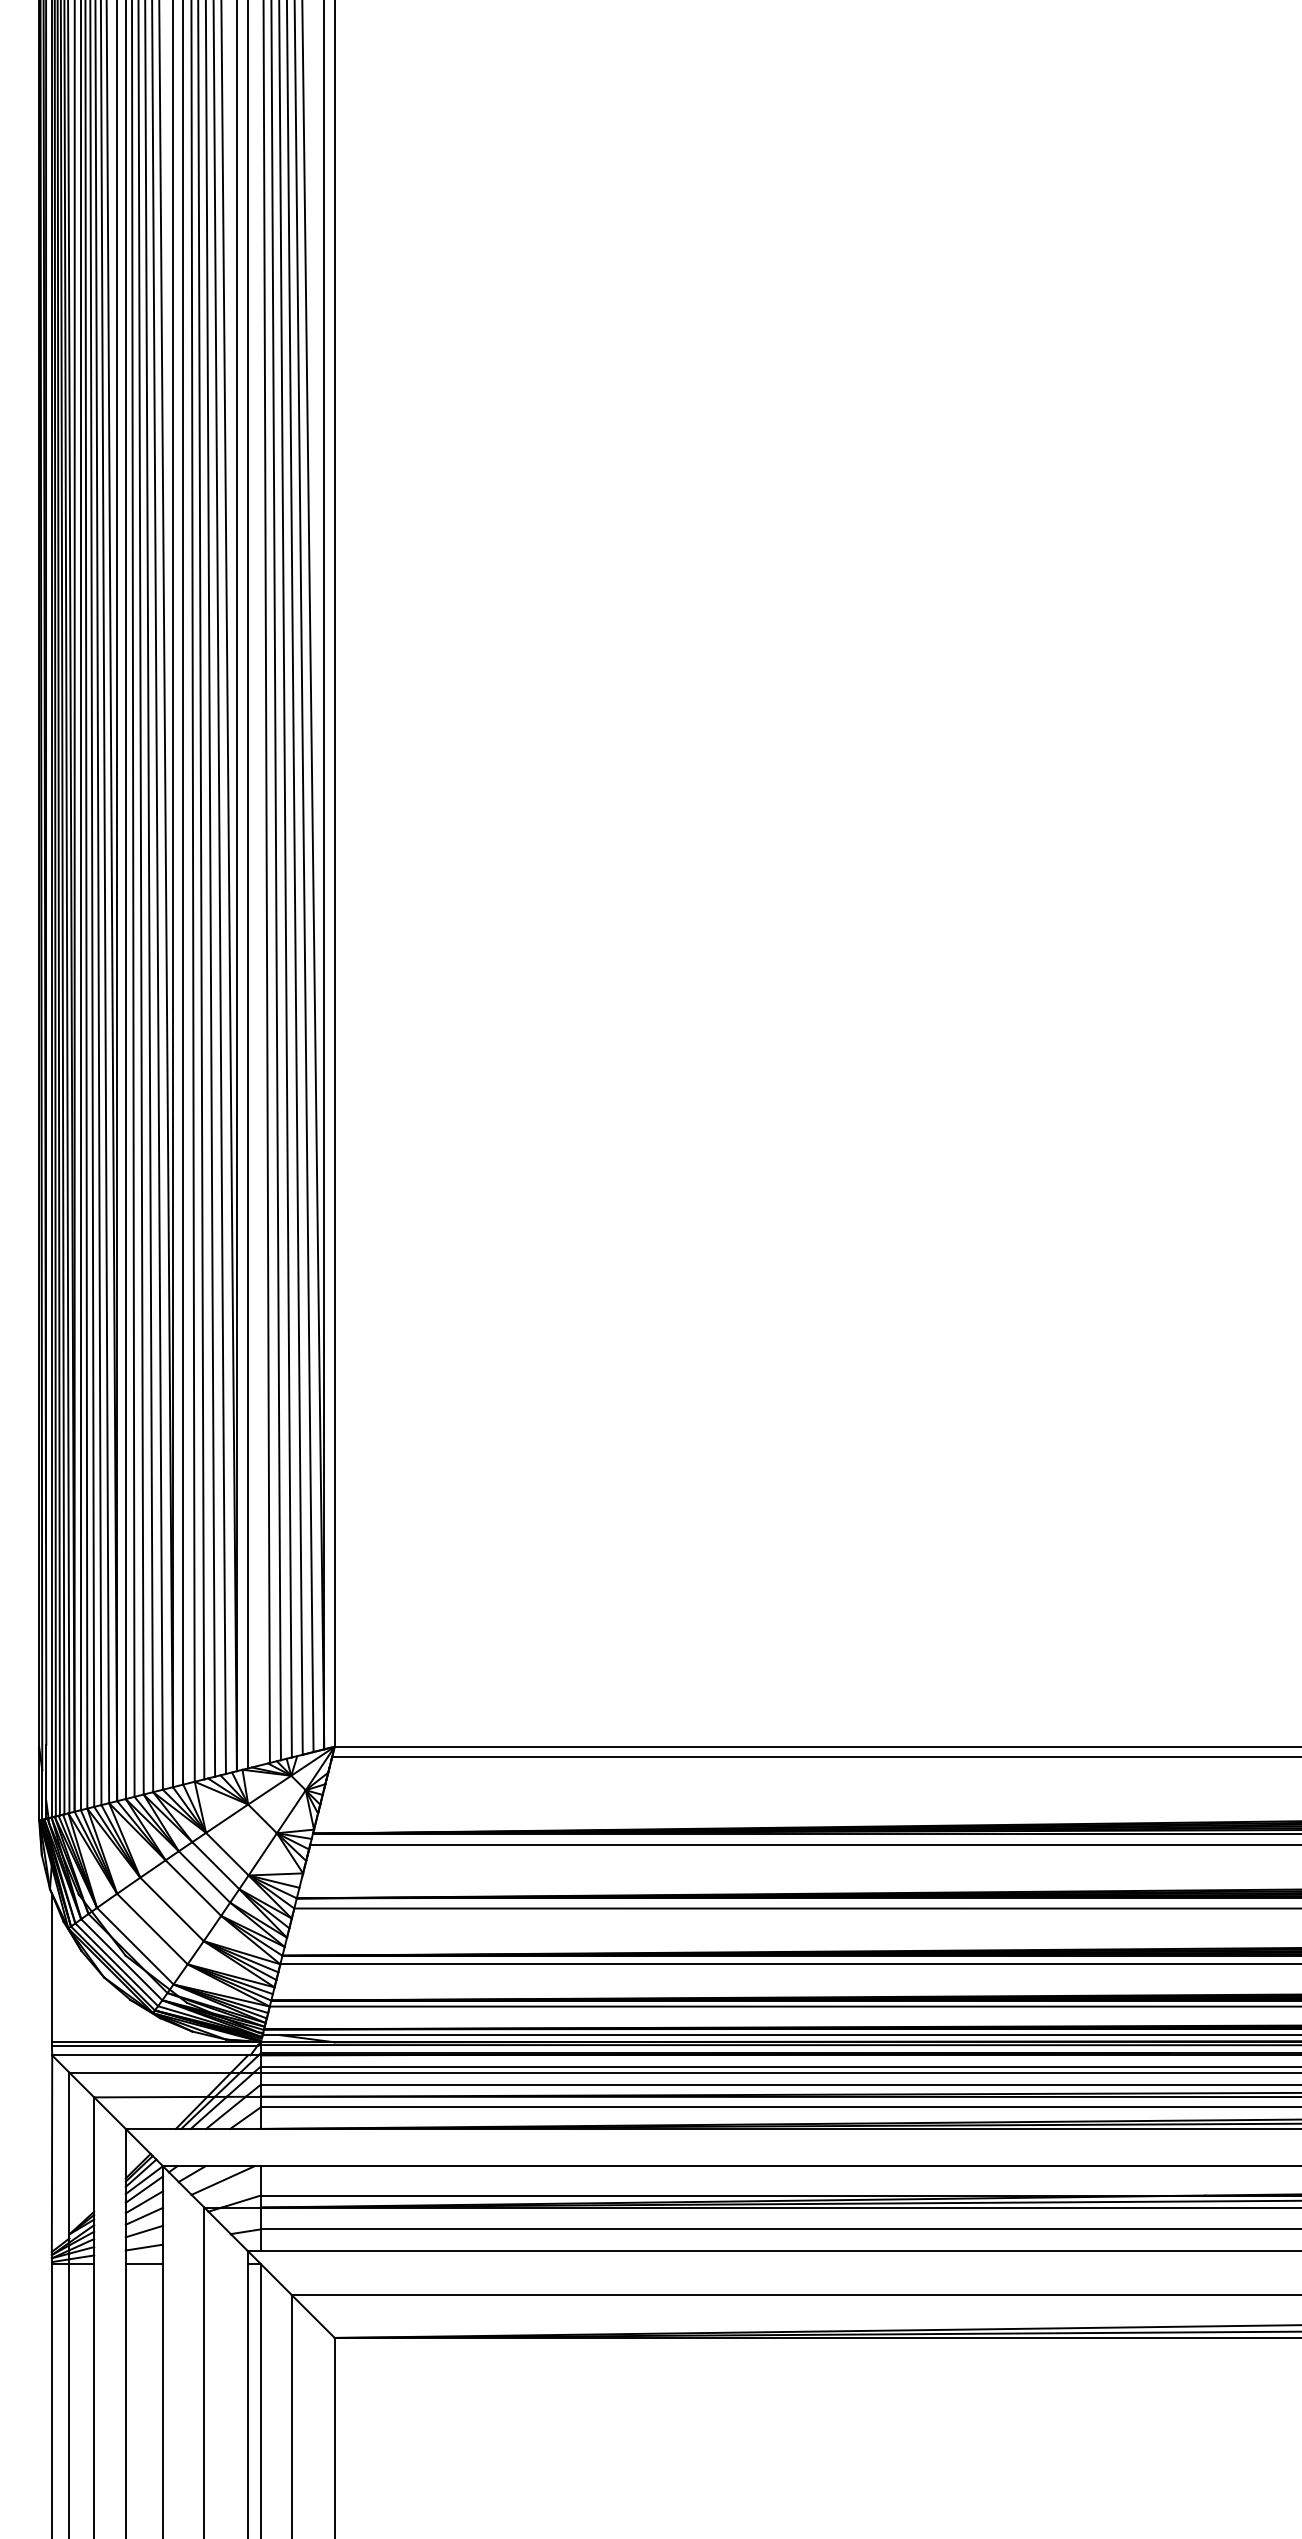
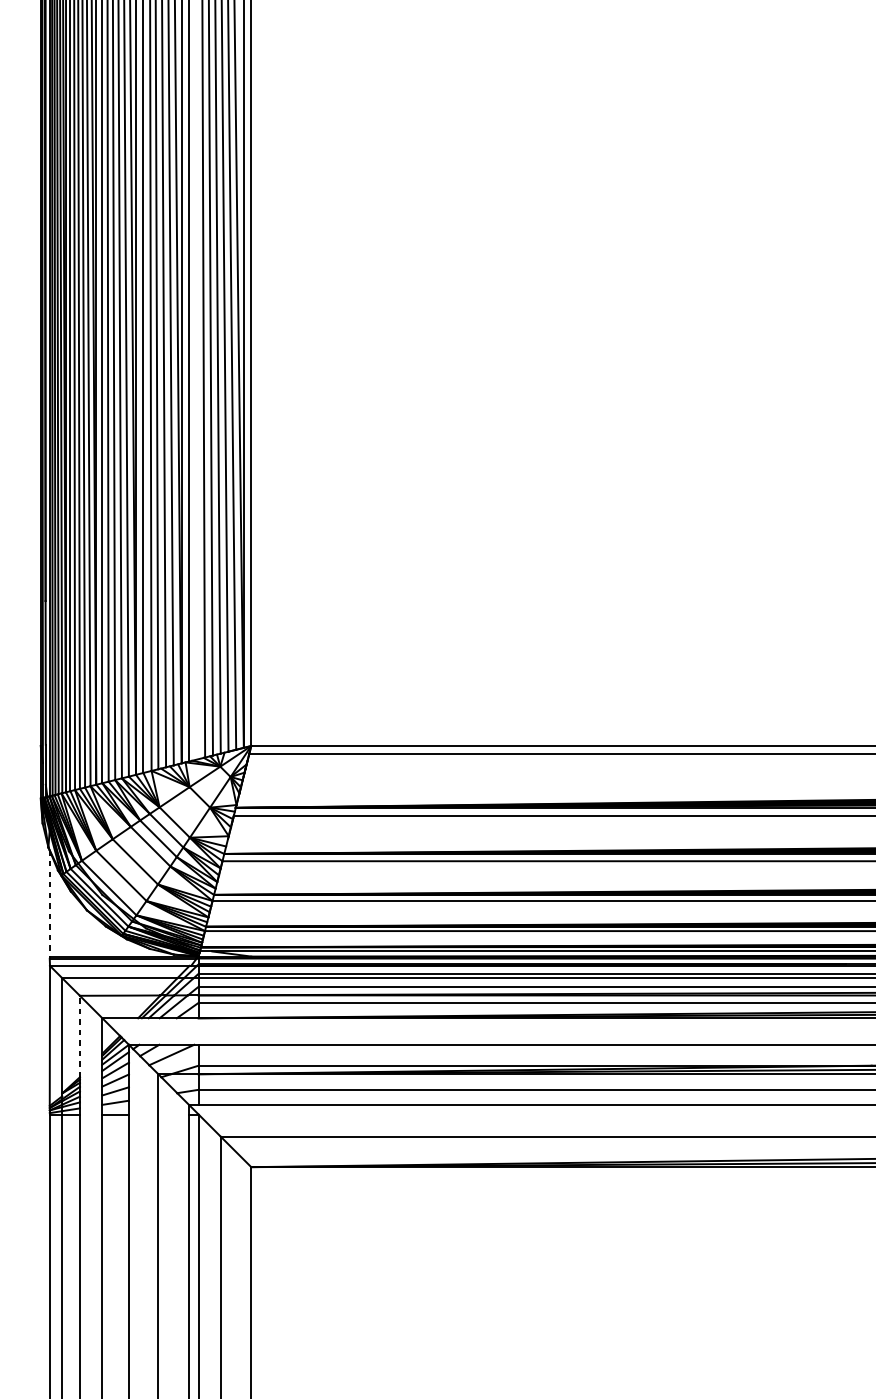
line: (51, 1968) -> (49, 903), solid -> dashed
line: (94, 2154) -> (80, 1036), solid -> dashed

